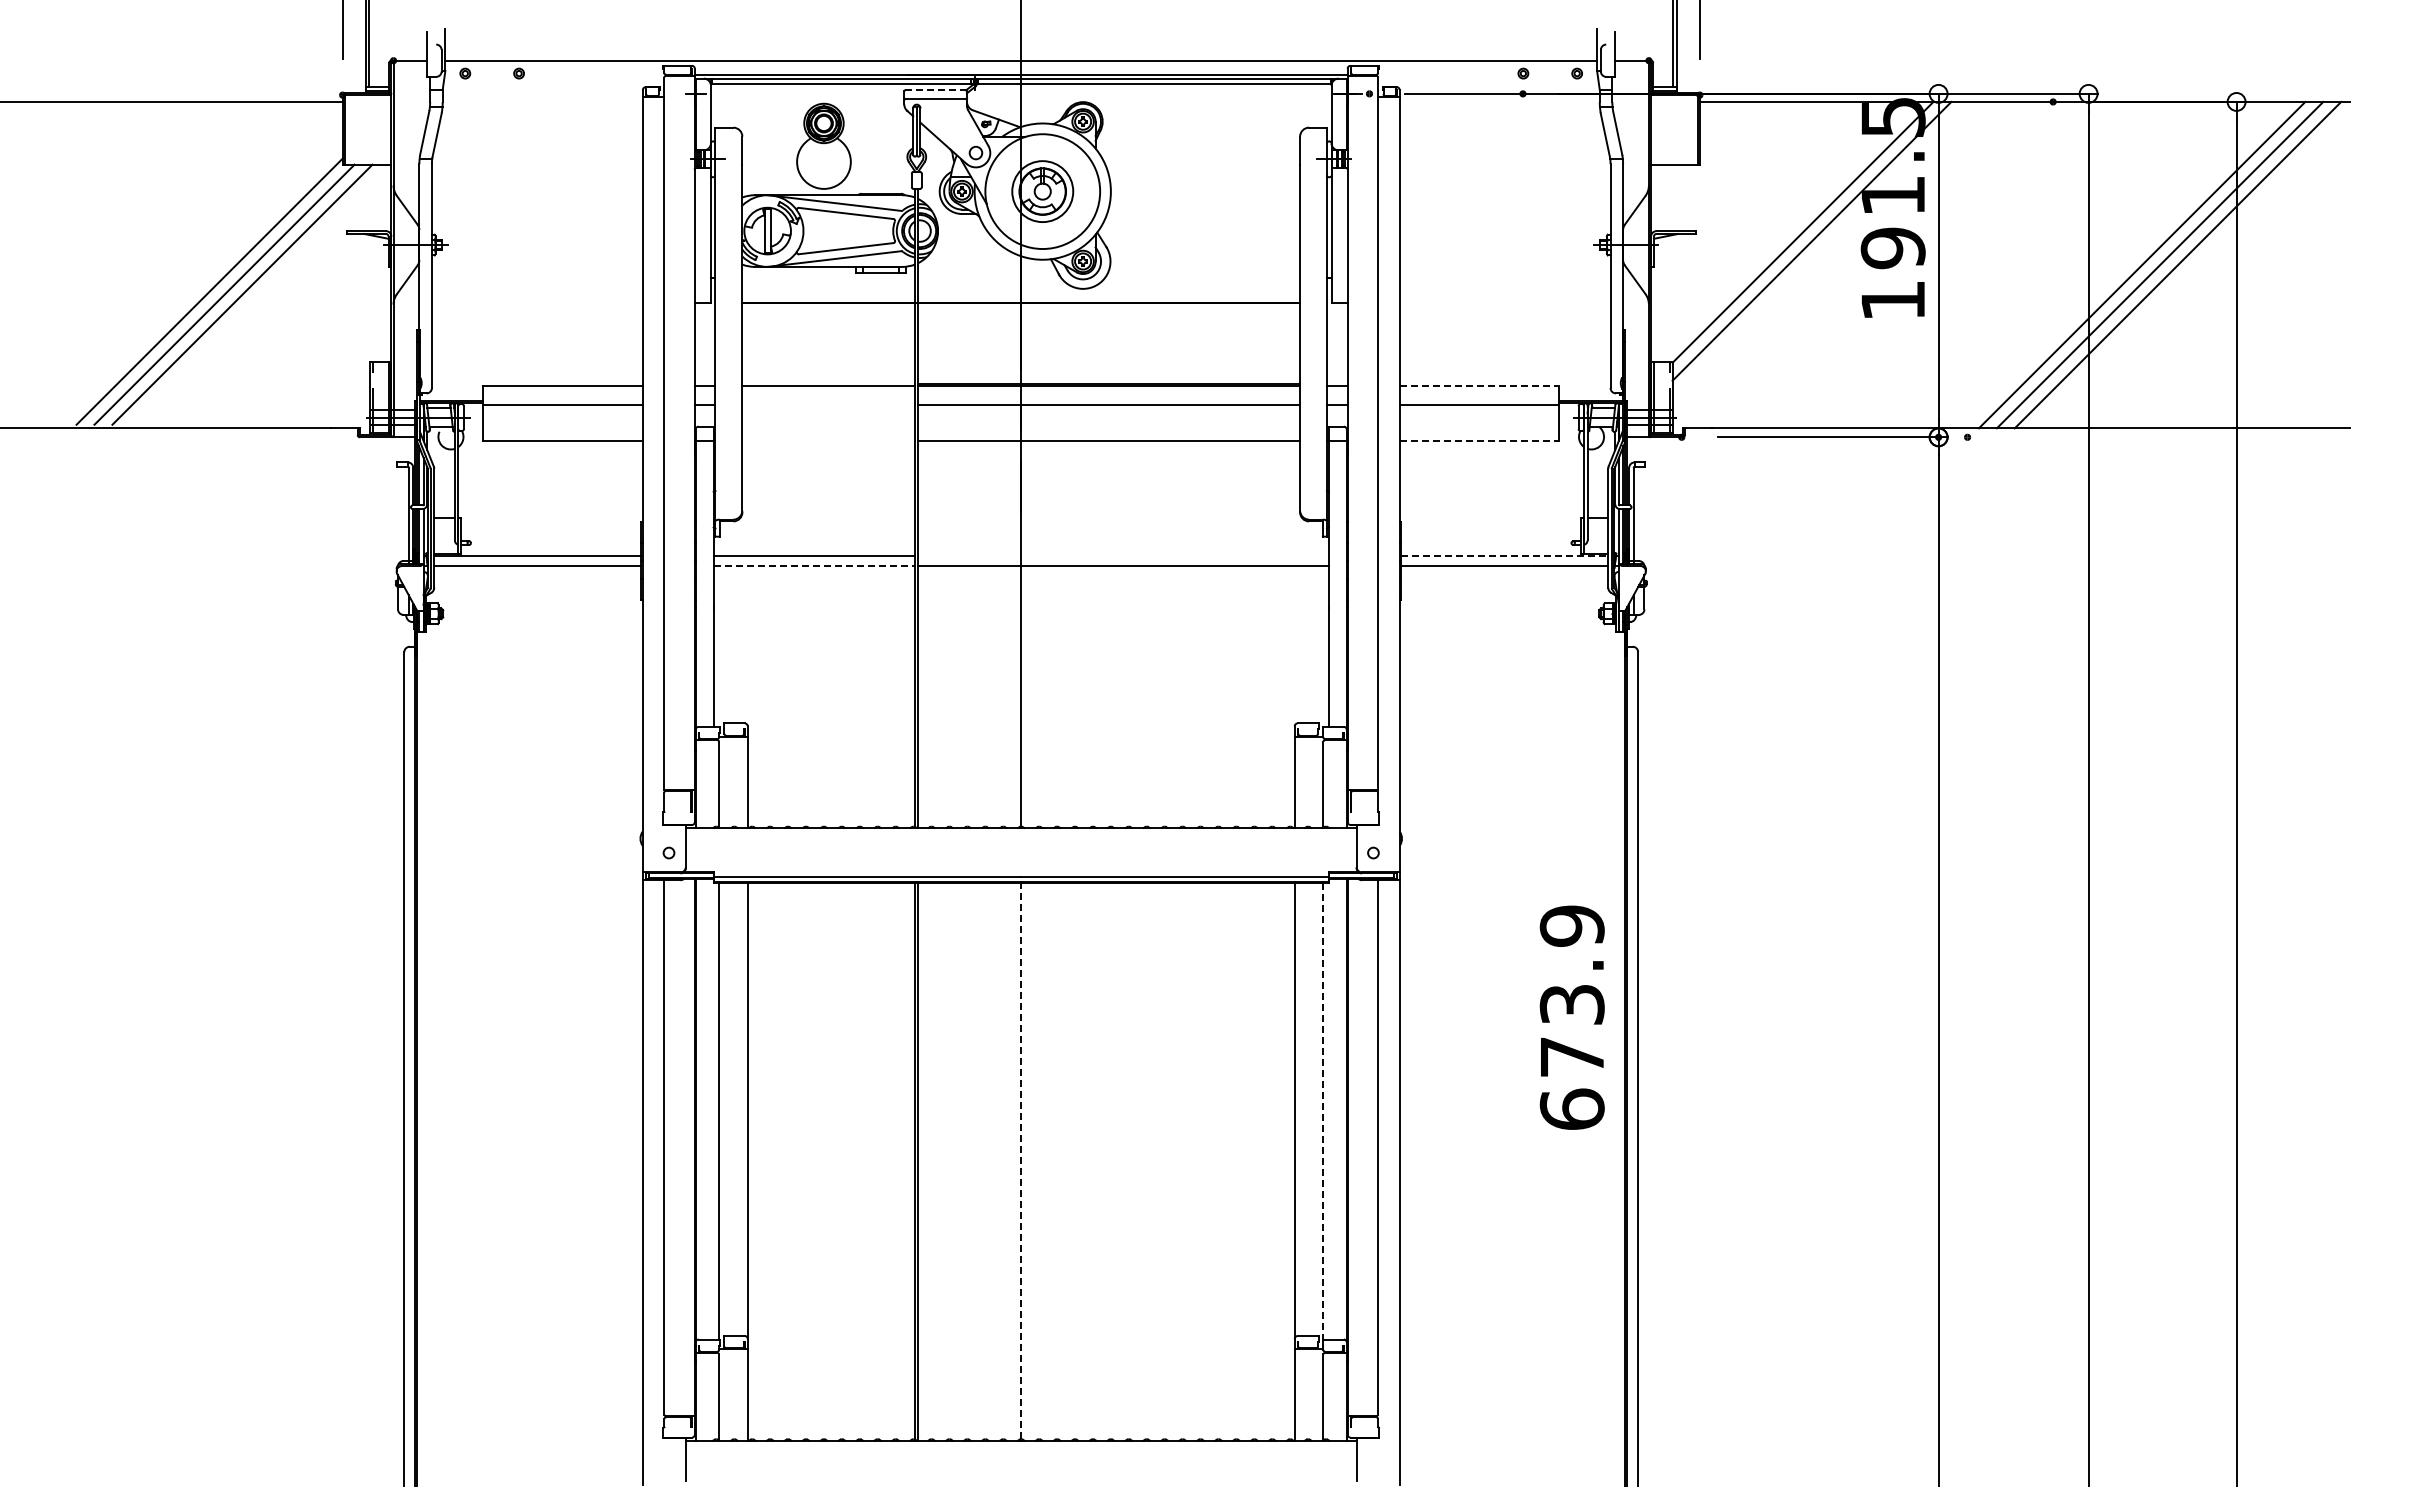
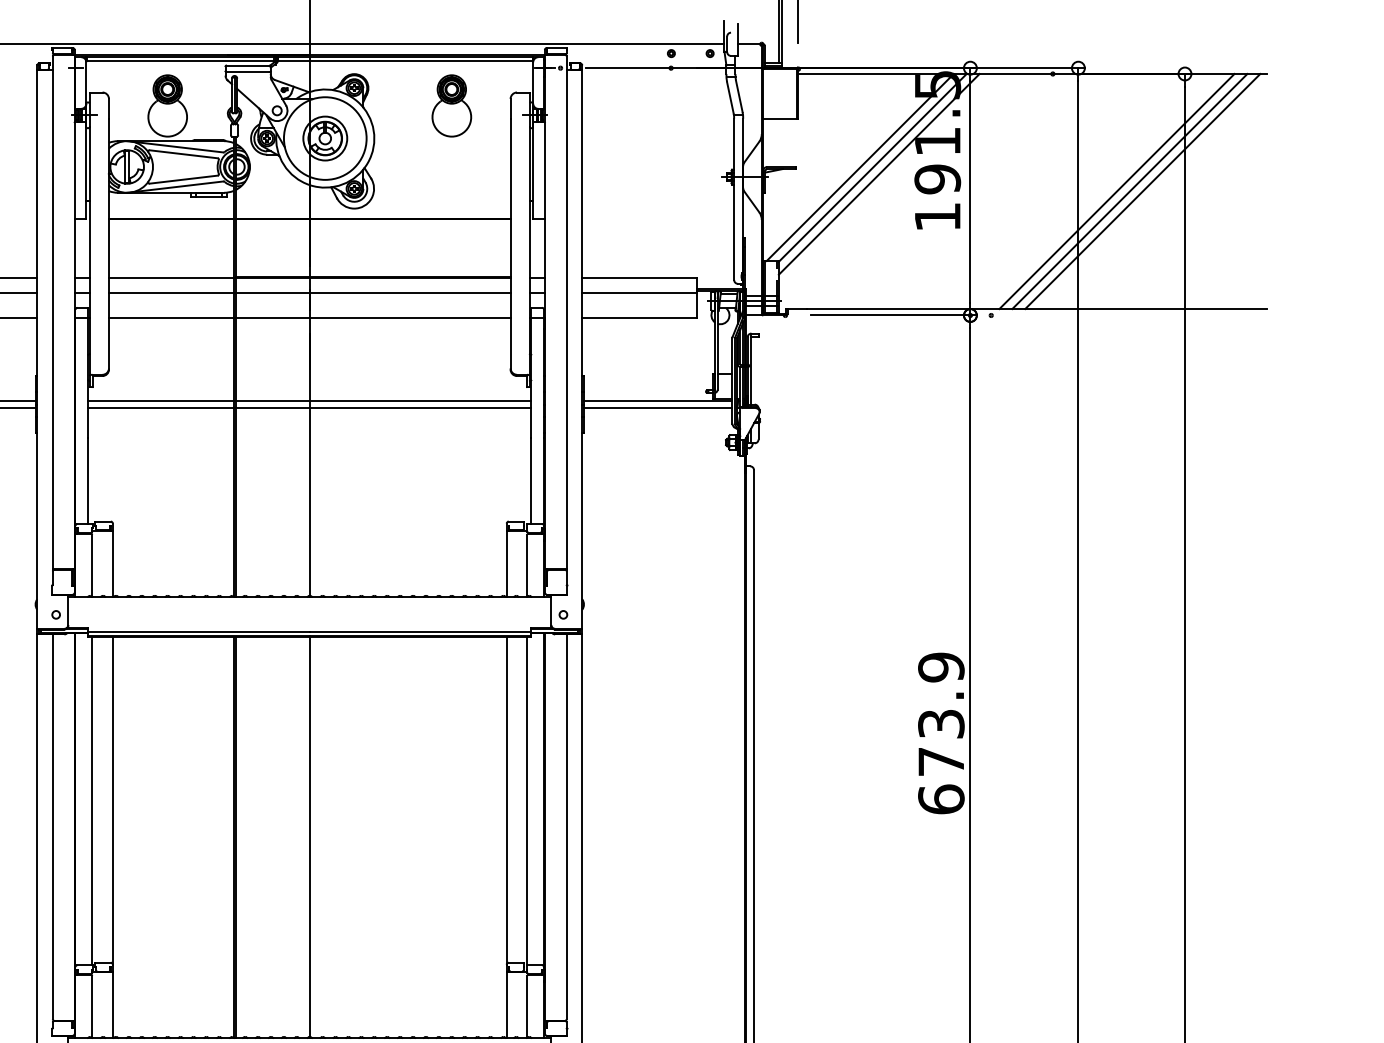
line: (936, 90) -> (248, 65), dashed -> solid
part: (1218, 145) -> (451, 105), added
line: (1785, 231) -> (860, 167), added
line: (1479, 385) -> (639, 278), dashed -> solid
line: (828, 405) -> (171, 292), added
line: (828, 441) -> (171, 318), added
line: (1479, 441) -> (639, 318), dashed -> solid
line: (1123, 555) -> (383, 400), added
line: (1505, 555) -> (658, 400), dashed -> solid
line: (814, 566) -> (160, 408), dashed -> solid
text: (1571, 1017) -> (940, 733), moved
line: (1323, 1111) -> (527, 800), dashed -> solid
line: (1021, 1160) -> (309, 836), dashed -> solid

